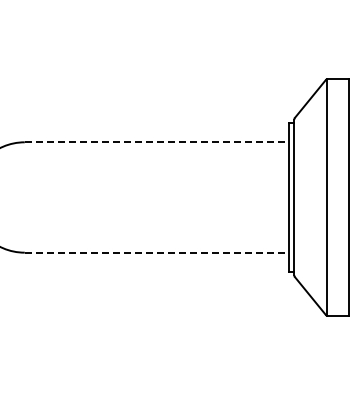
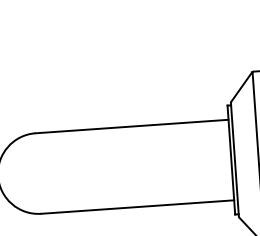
line: (157, 142) -> (132, 126), dashed -> solid
line: (157, 252) -> (137, 206), dashed -> solid

